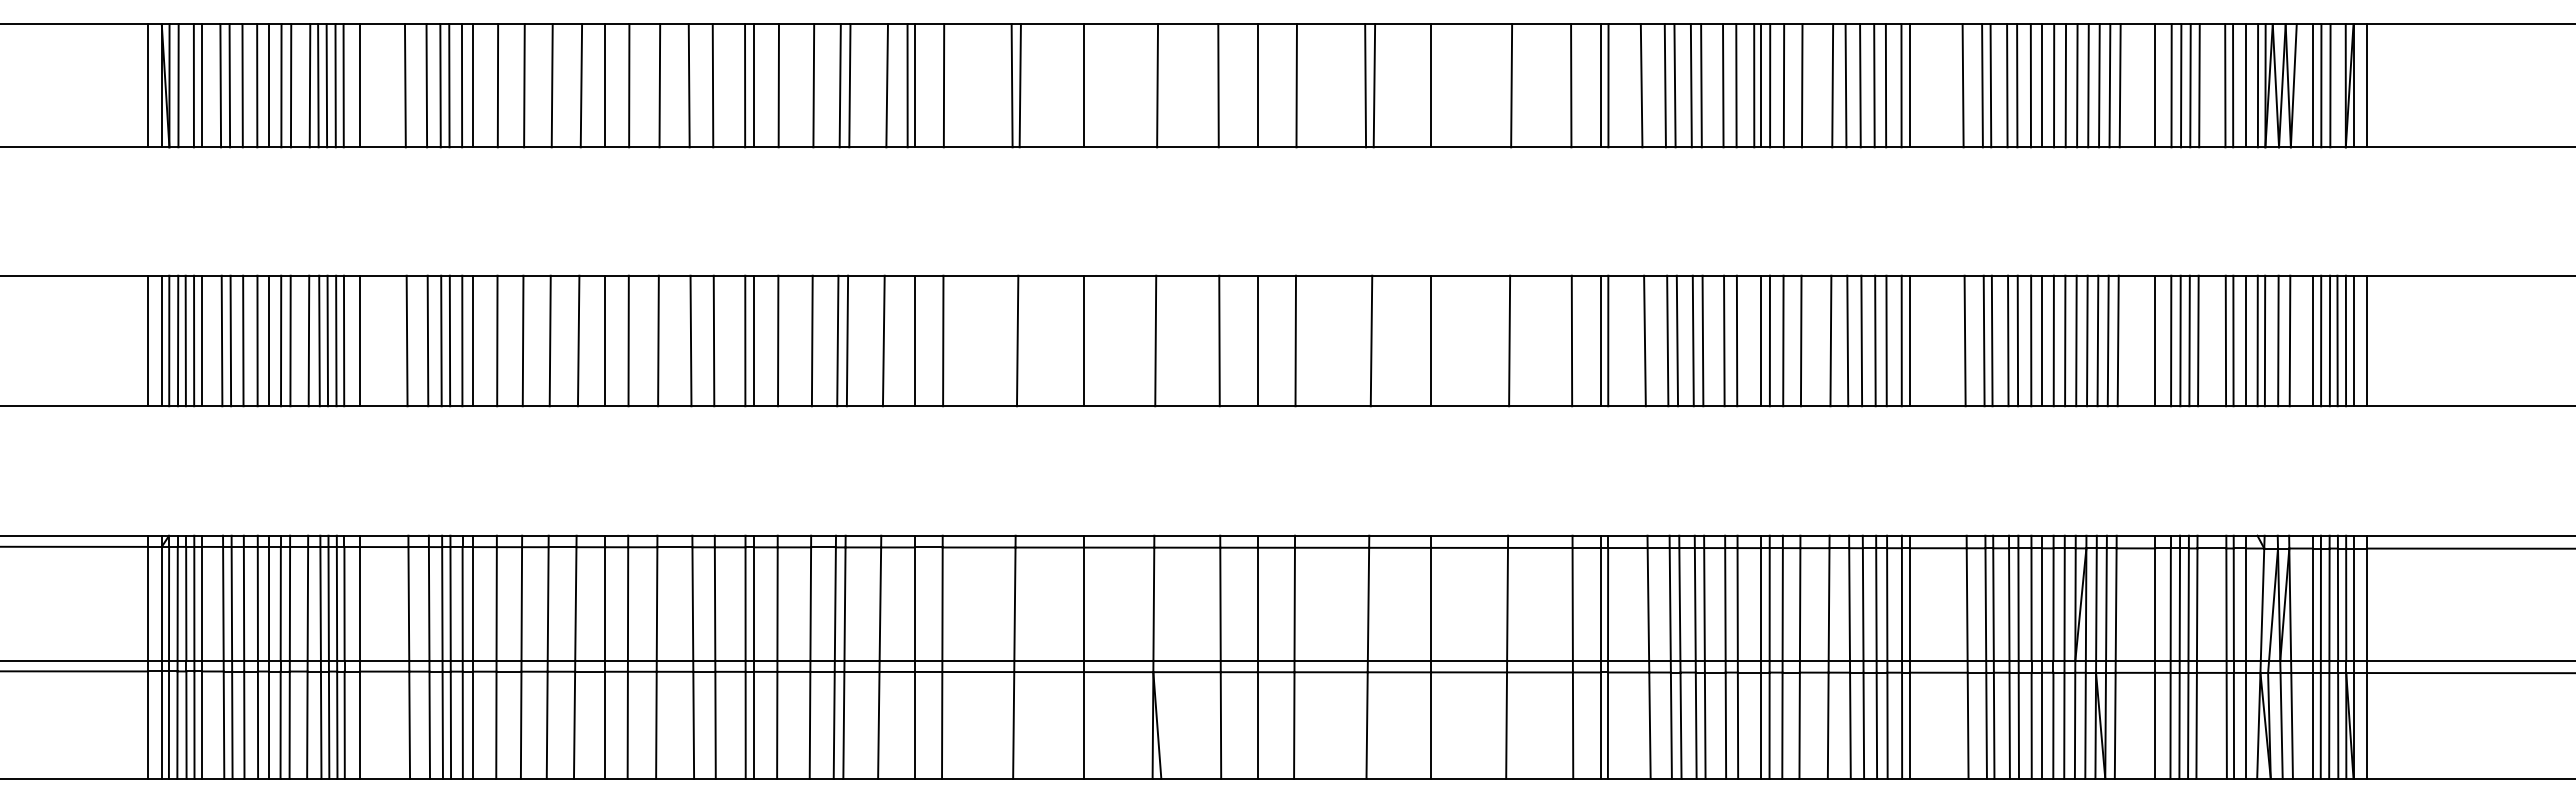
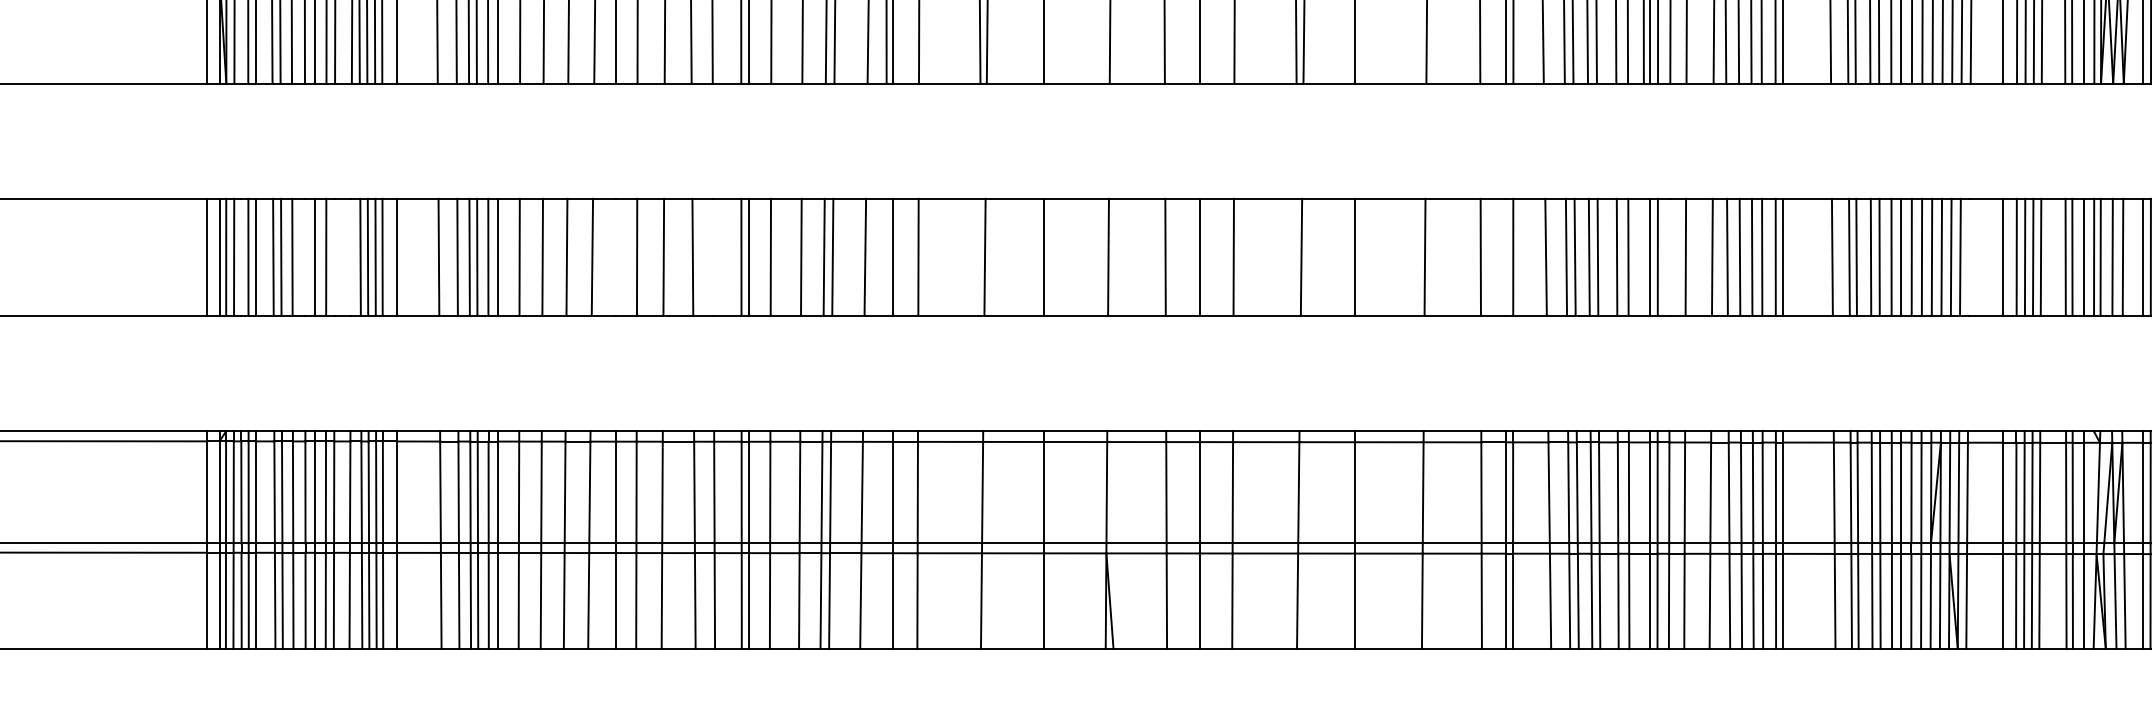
line: (185, 340) -> (240, 256), removed
line: (257, 340) -> (305, 256), removed
line: (290, 340) -> (334, 256), removed
line: (308, 340) -> (350, 256), removed
line: (605, 340) -> (616, 256), removed
line: (713, 340) -> (712, 256), removed
line: (1600, 340) -> (1506, 256), removed
line: (1783, 340) -> (1669, 256), removed
line: (2117, 340) -> (1968, 256), removed

